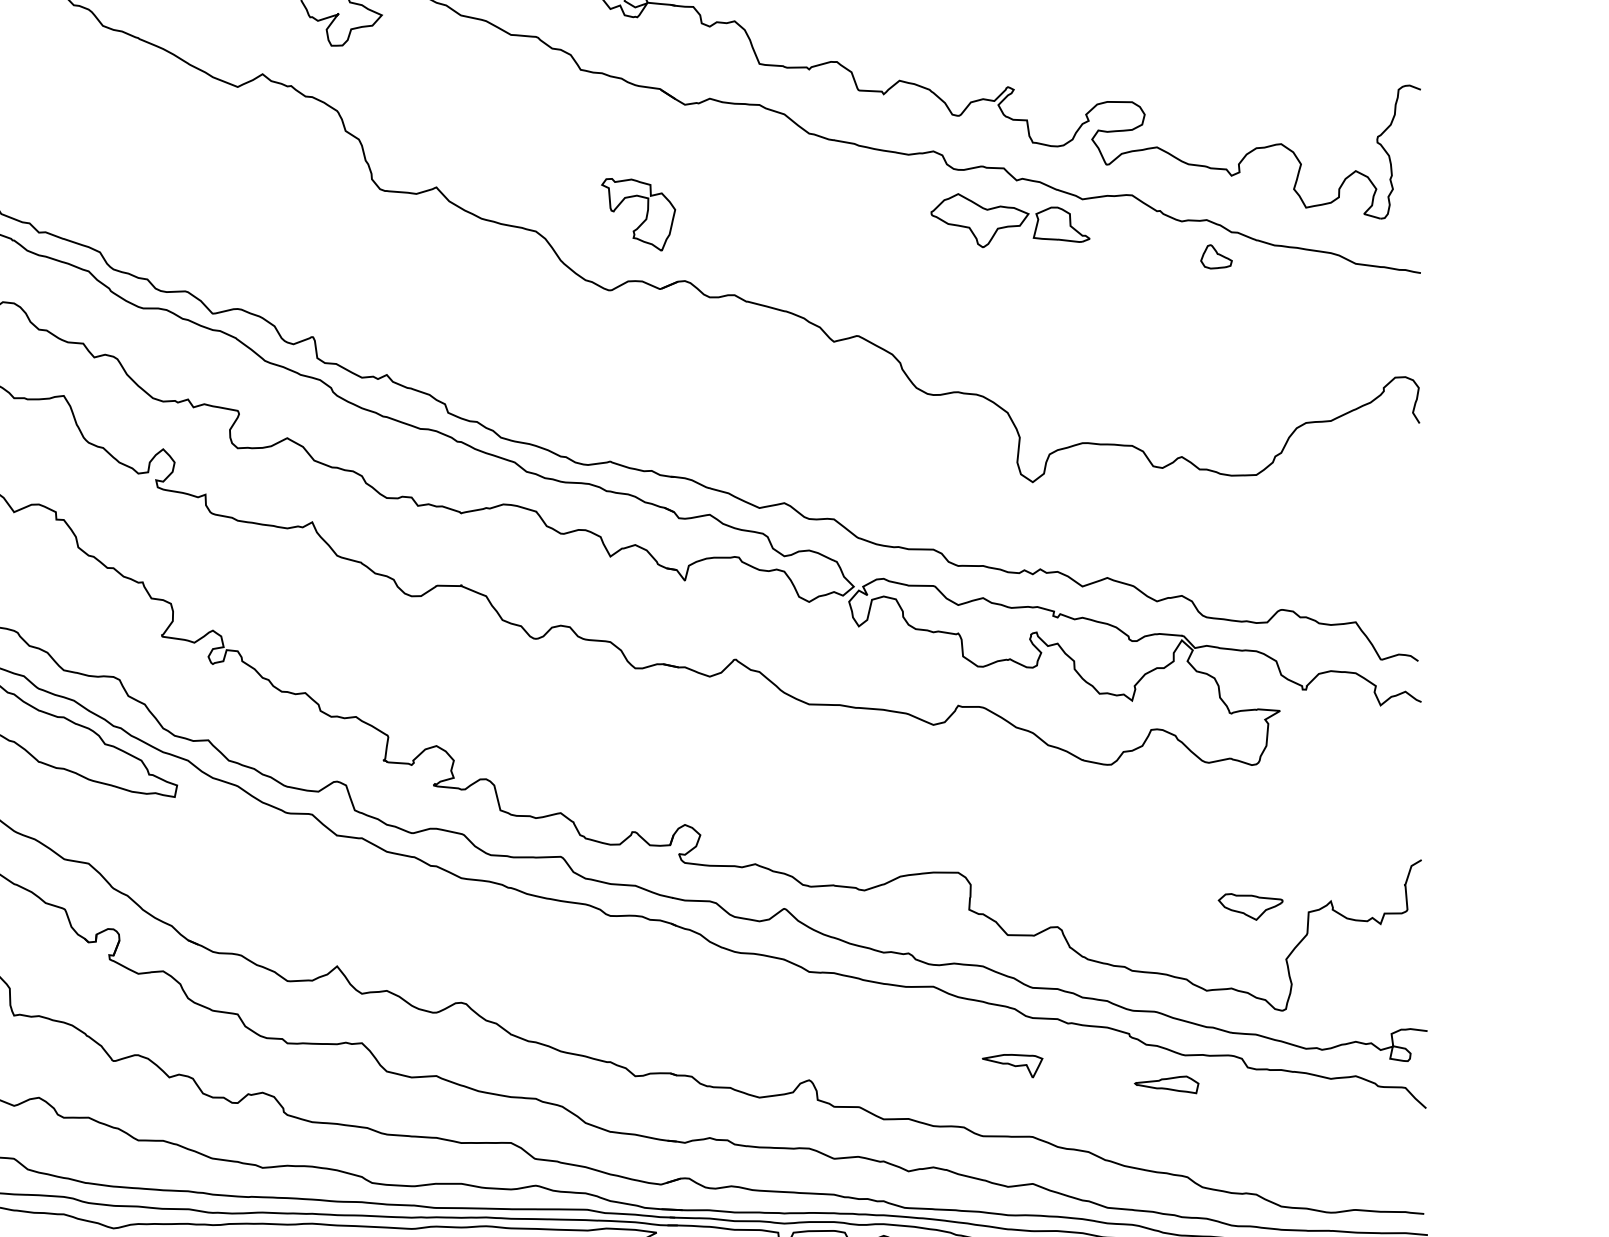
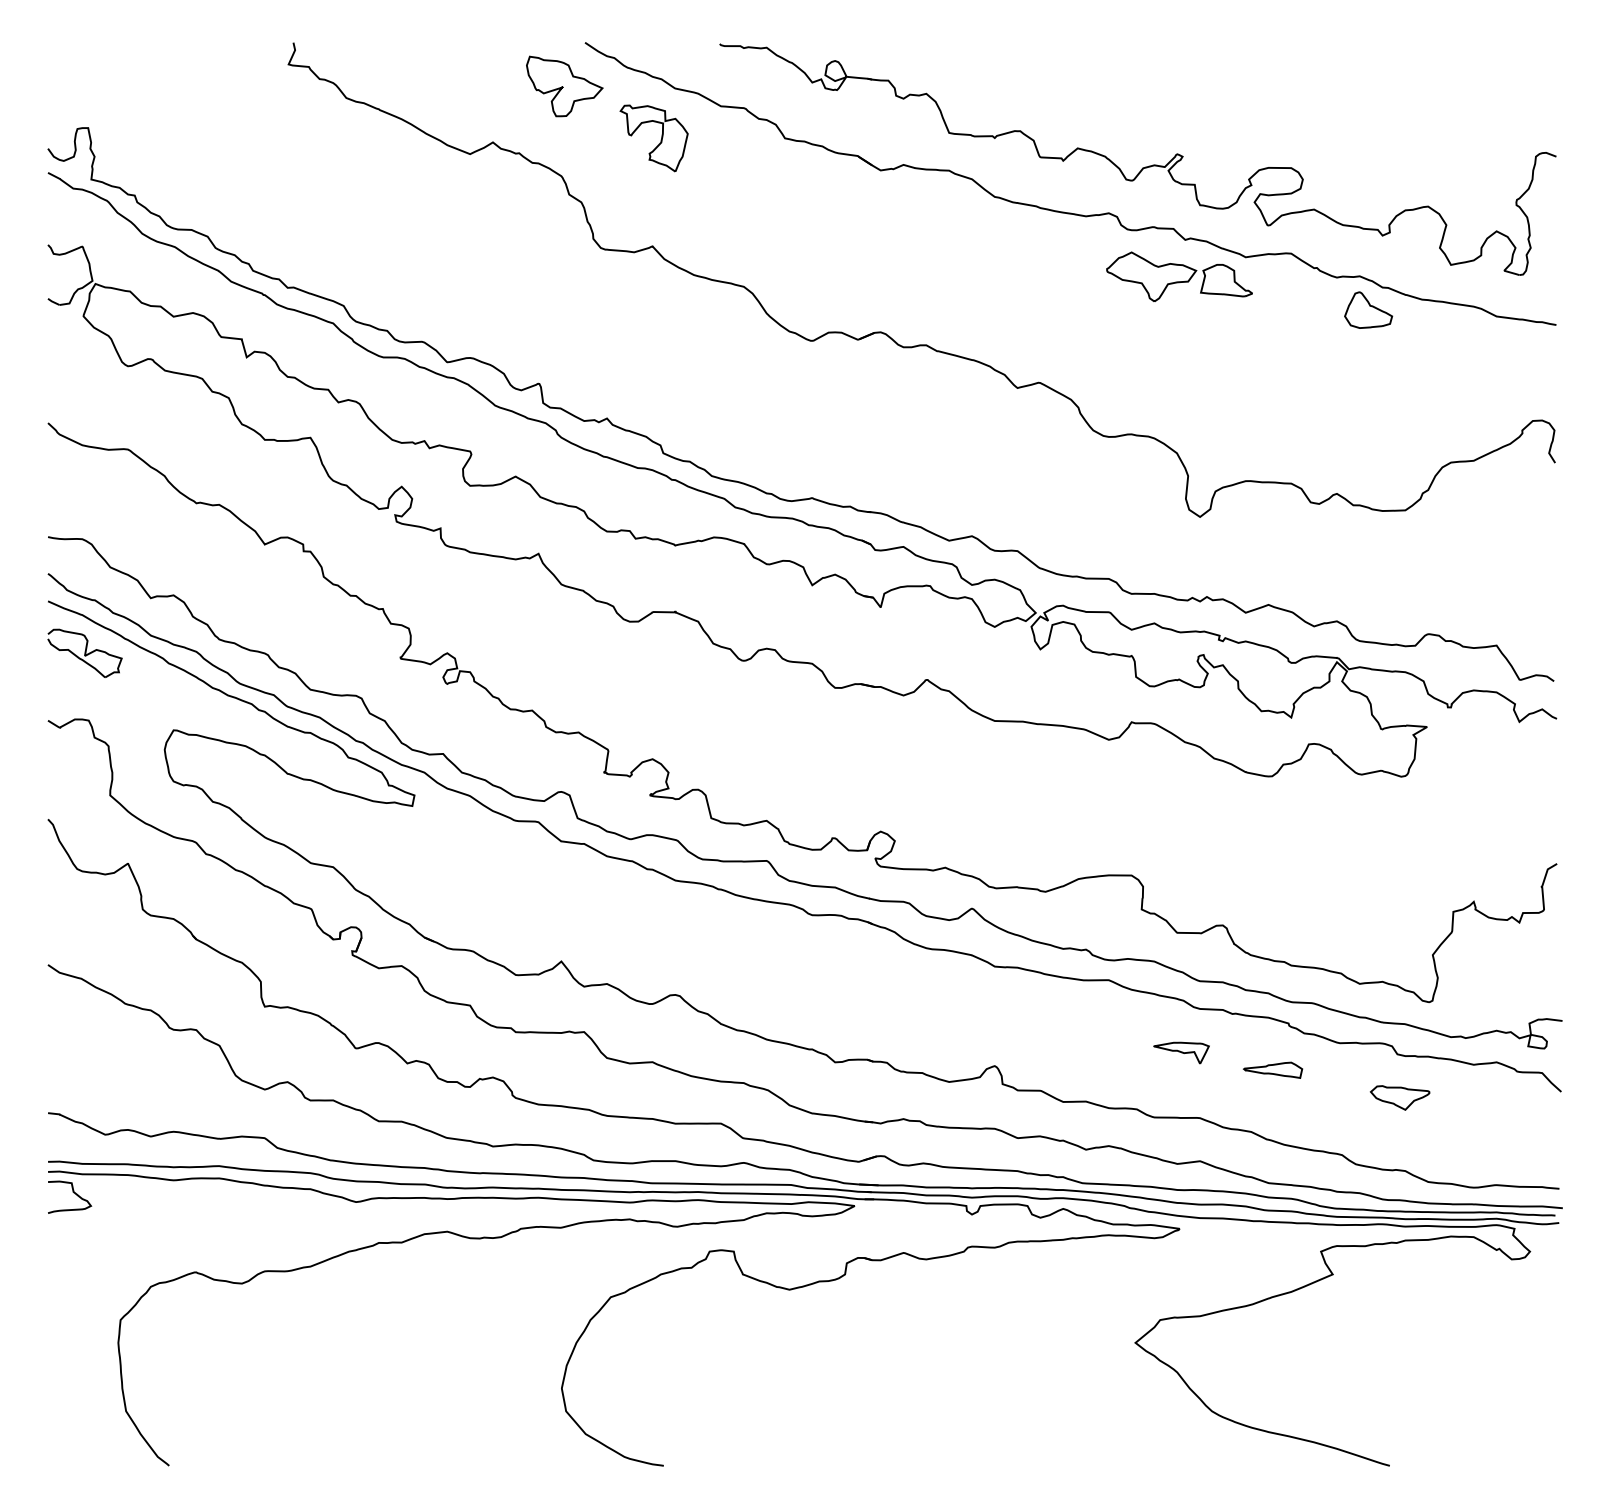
part: (645, 216) -> (660, 140), moved
part: (1216, 256) -> (1368, 309), size x1.67
part: (1250, 906) -> (1399, 1097), moved
part: (1166, 1084) -> (1272, 1069), moved

